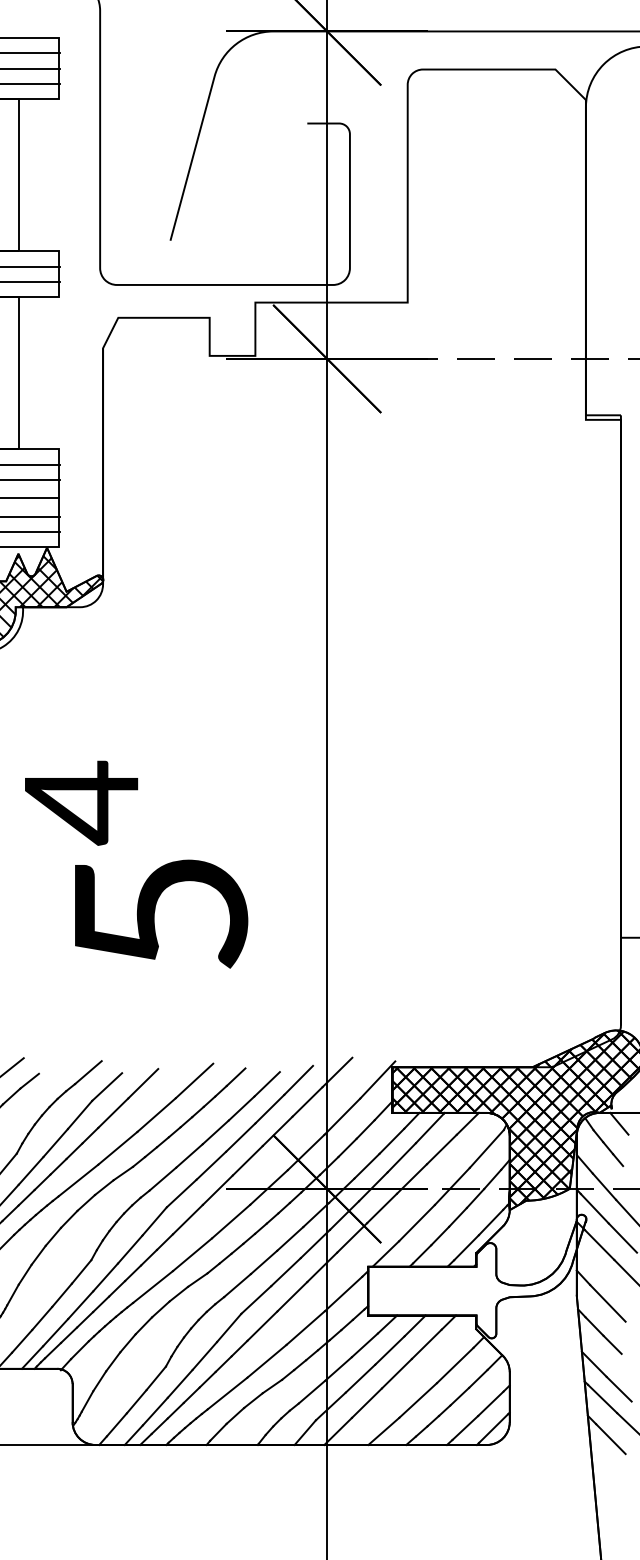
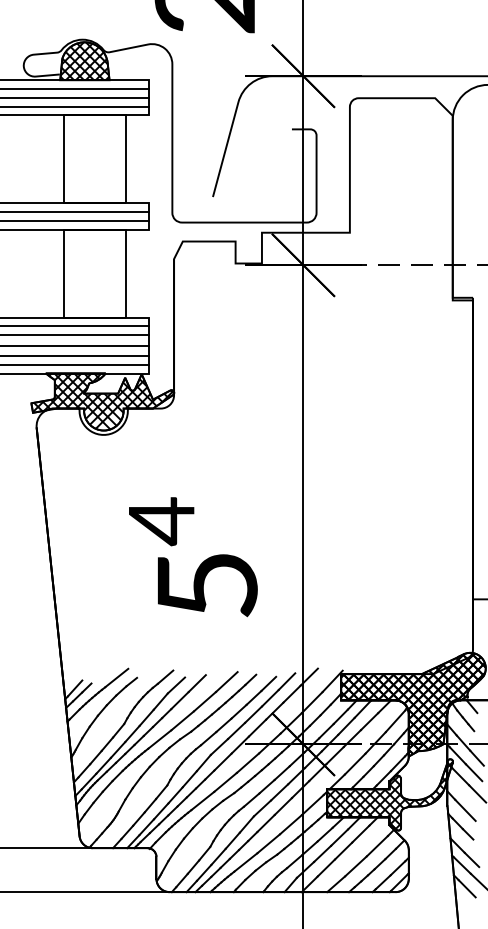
hatch: (476, 1277) -> (389, 795), added

